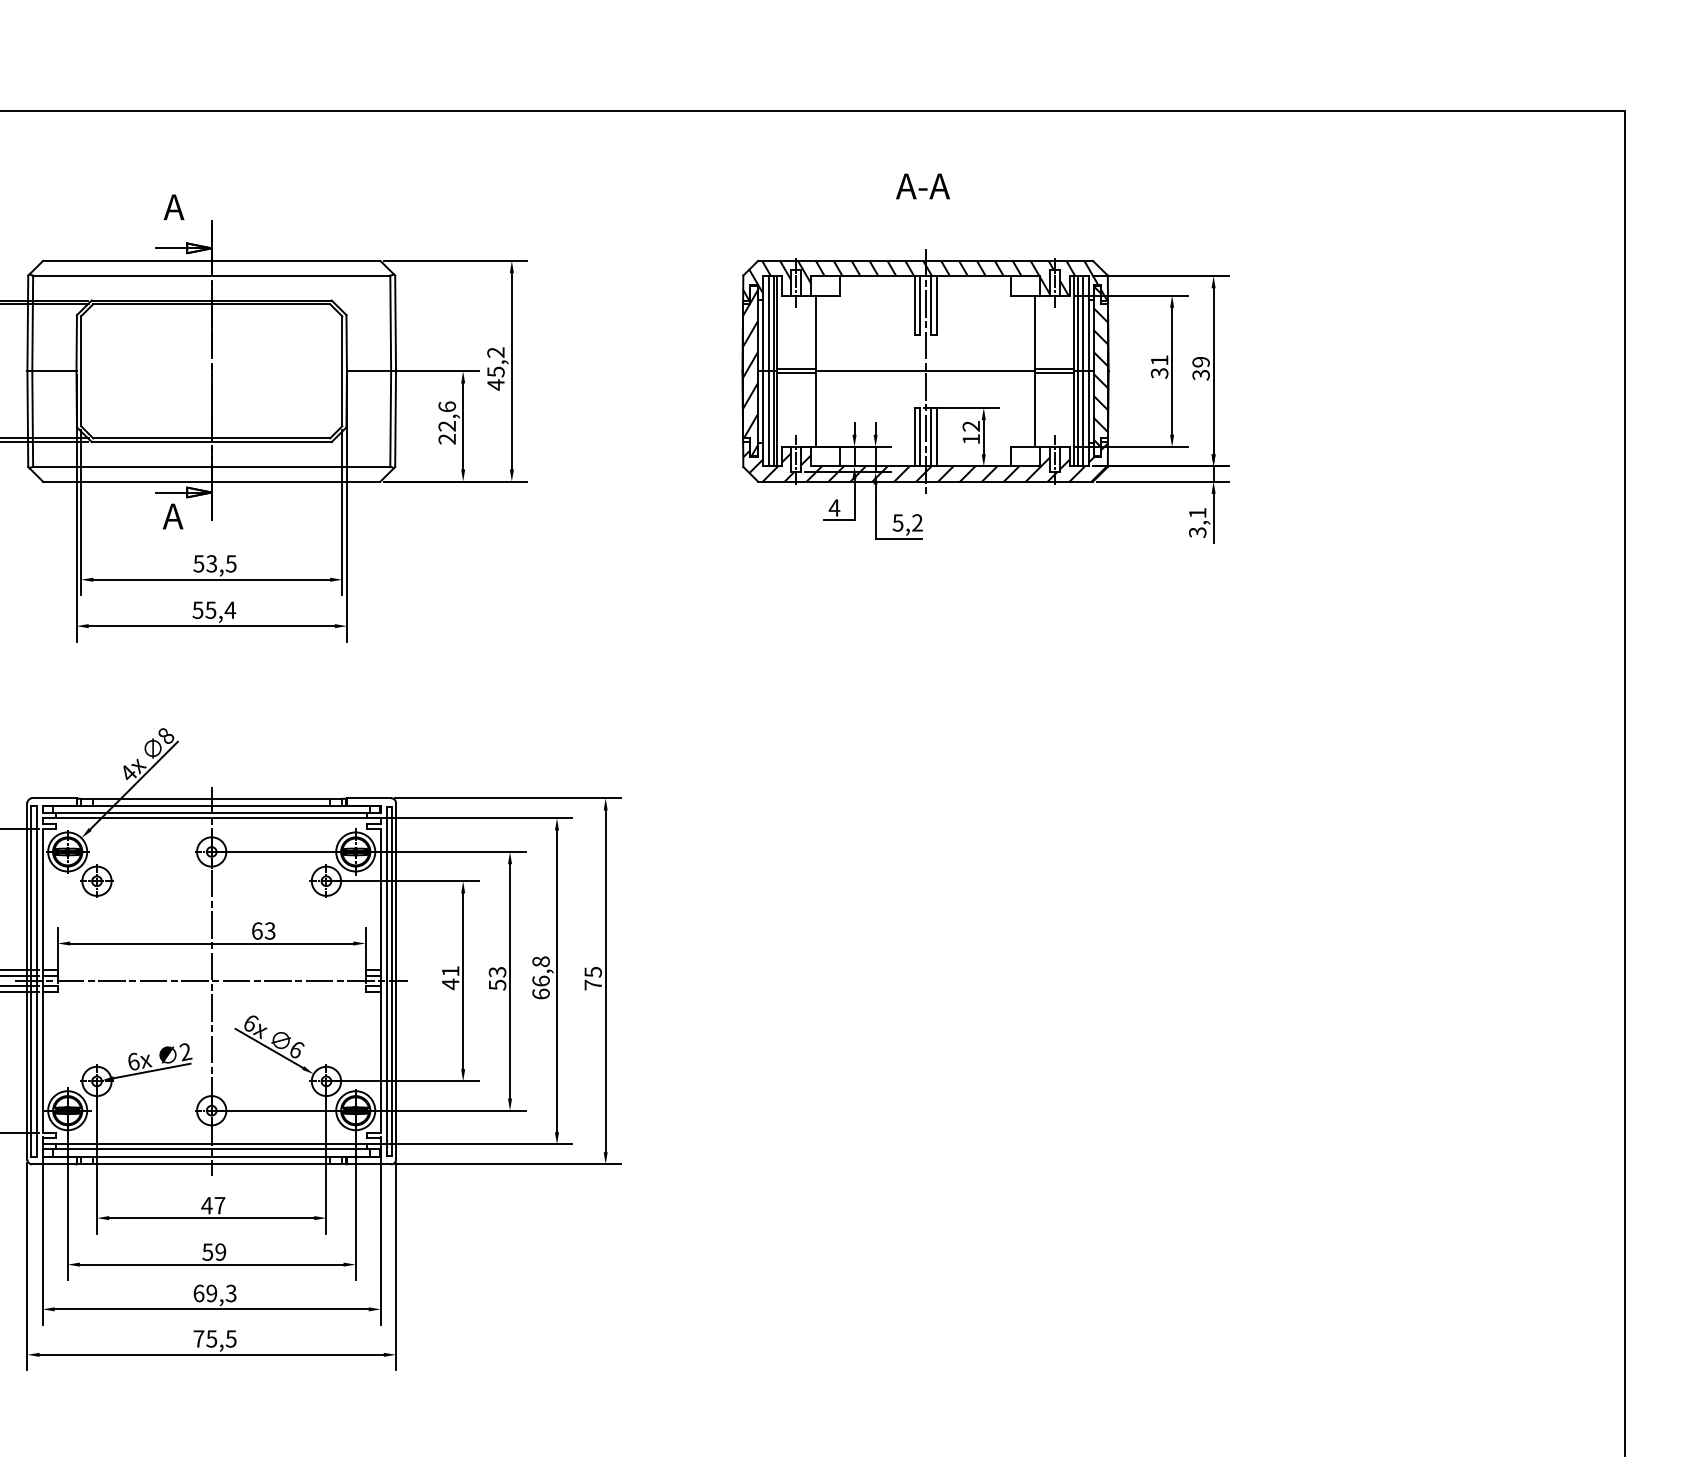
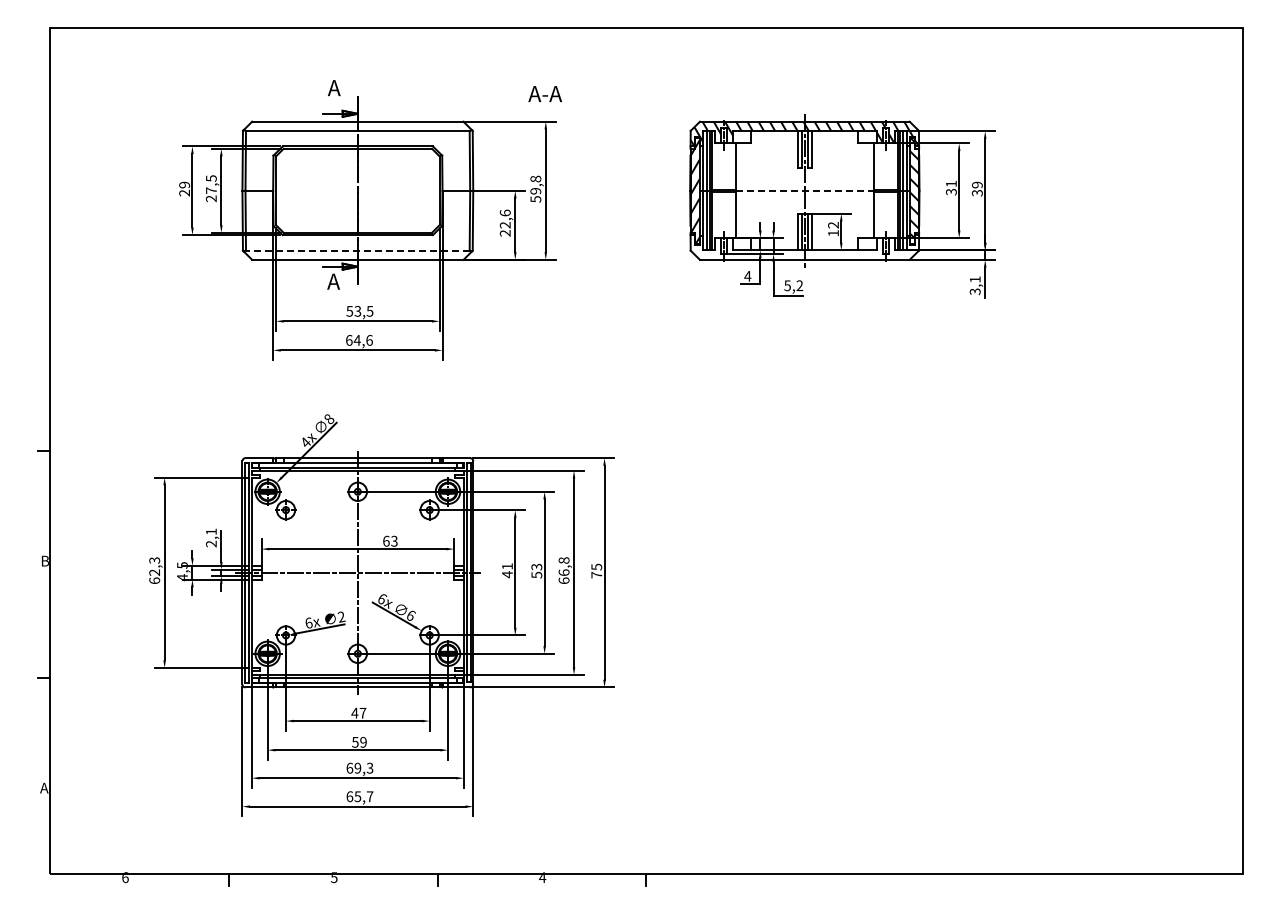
text: (921, 185) -> (544, 93), moved
text: (495, 367) -> (535, 188), 45,2 -> 59,8
line: (925, 370) -> (804, 190), solid -> dashed
hatch: (925, 461) -> (804, 247), removed
line: (211, 466) -> (357, 250), solid -> dashed
text: (214, 610) -> (359, 340), 55,4 -> 64,6
text: (214, 1338) -> (359, 796), 75,5 -> 65,7

